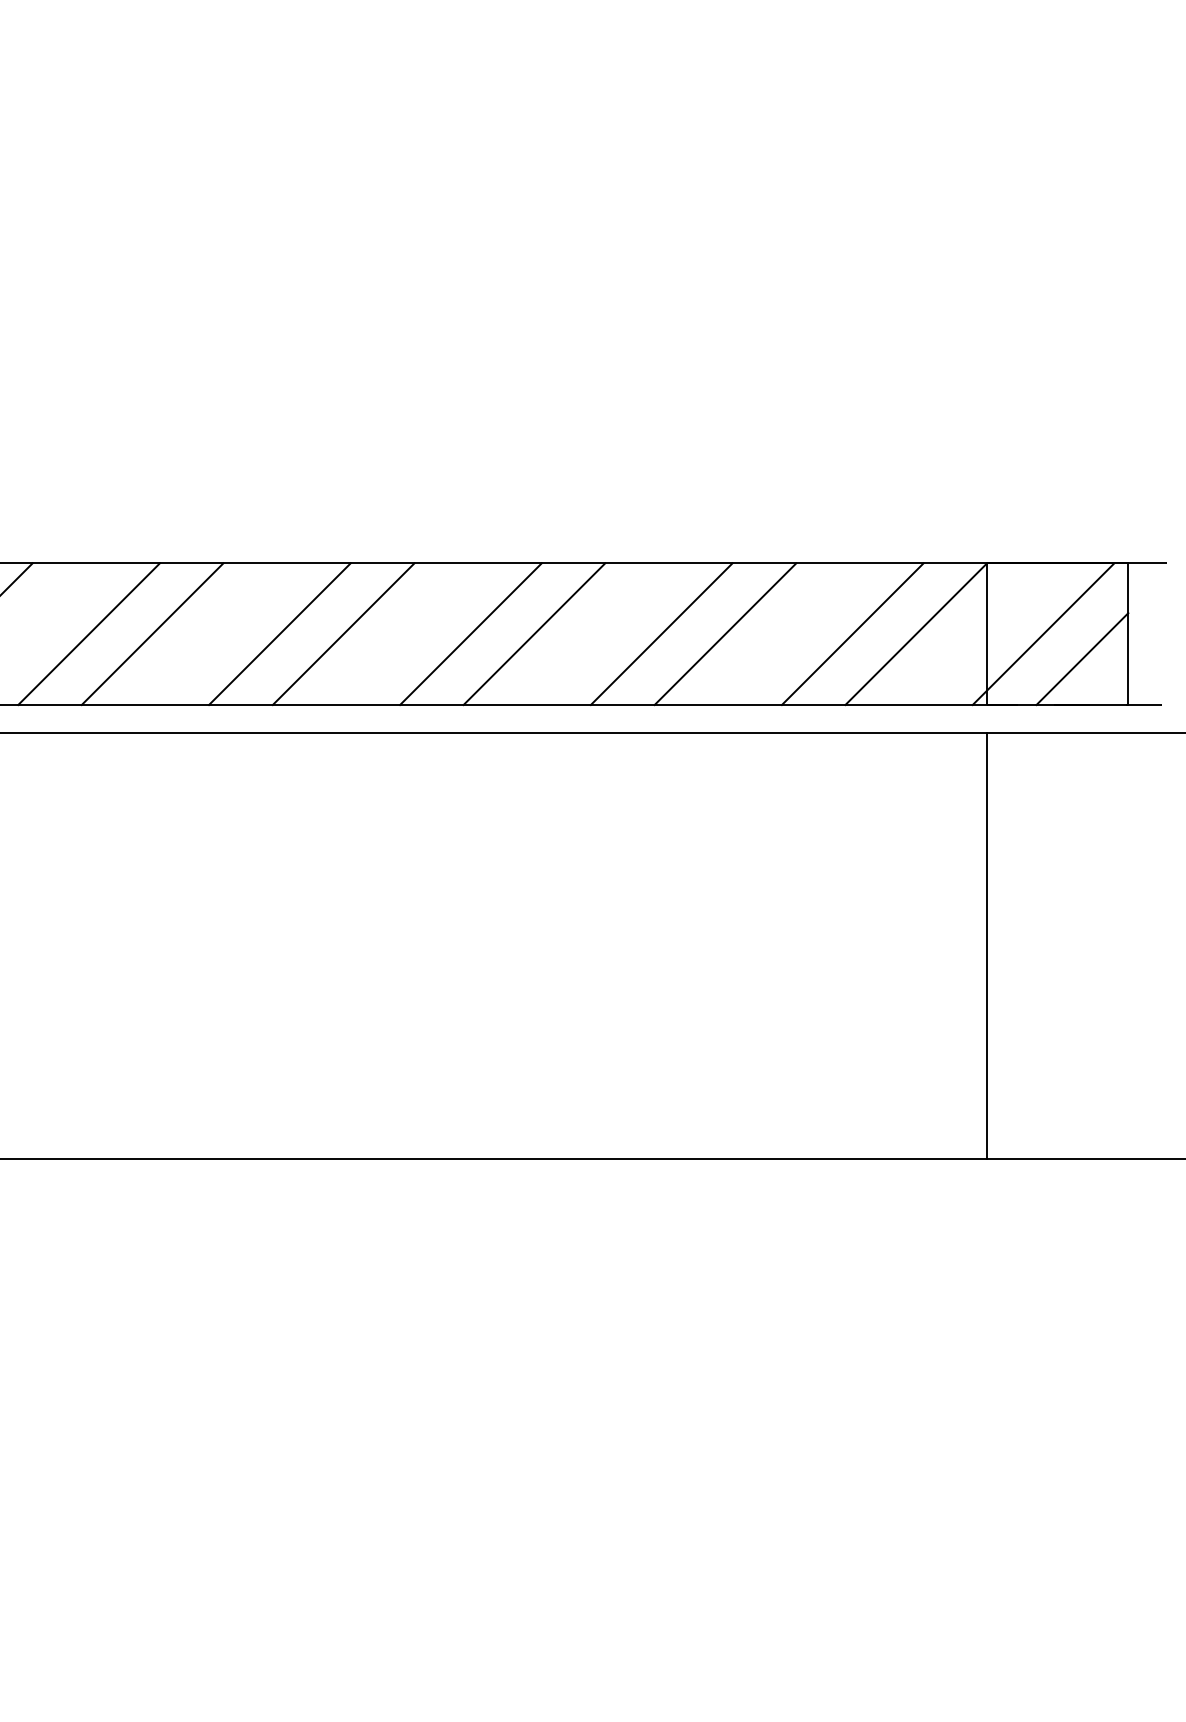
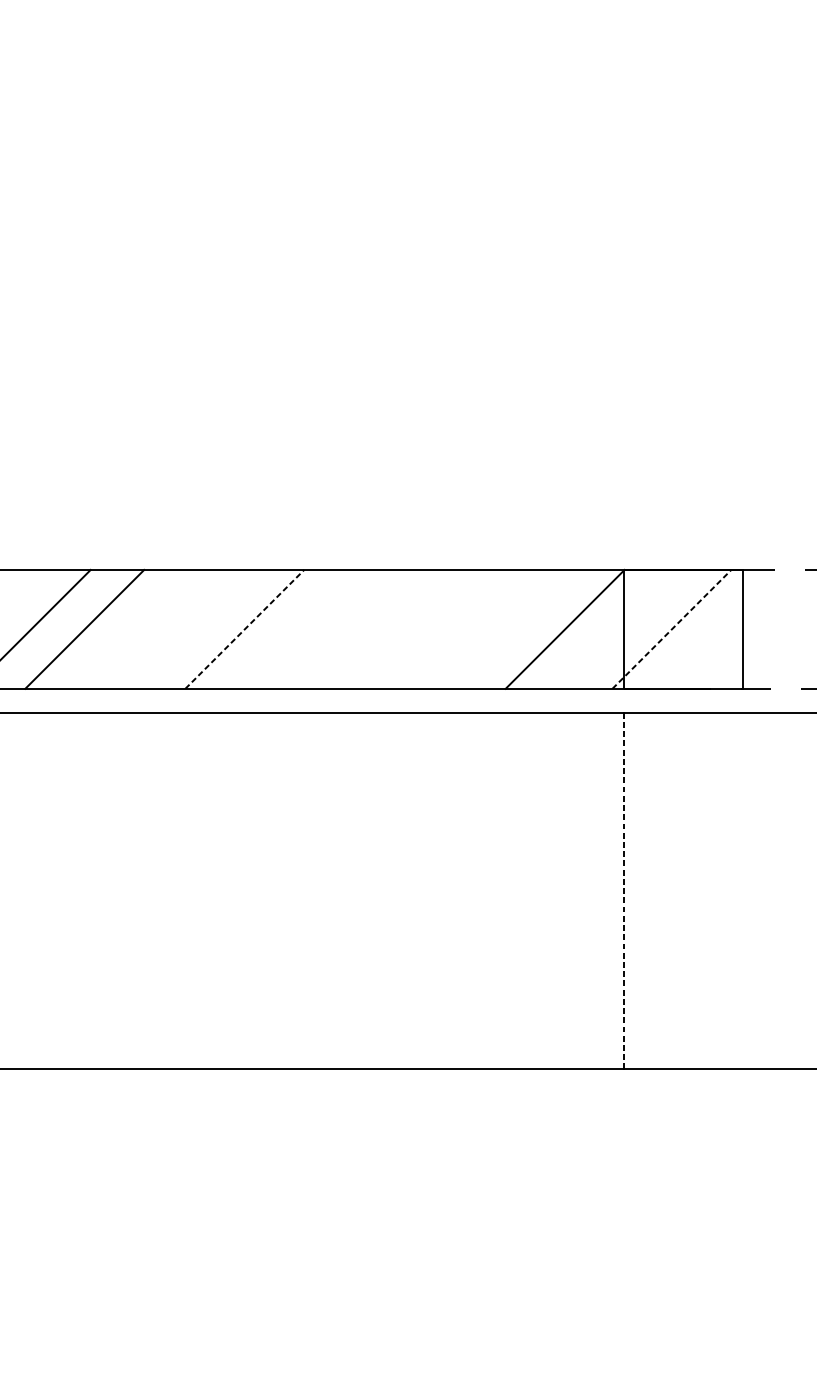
line: (534, 633) -> (244, 628), solid -> dashed
line: (1043, 633) -> (671, 628), solid -> dashed
line: (470, 634) -> (191, 629), removed
line: (661, 634) -> (351, 629), removed
line: (725, 634) -> (405, 629), removed
line: (852, 634) -> (511, 629), removed
line: (1082, 659) -> (704, 650), removed
line: (986, 945) -> (624, 890), solid -> dashed

